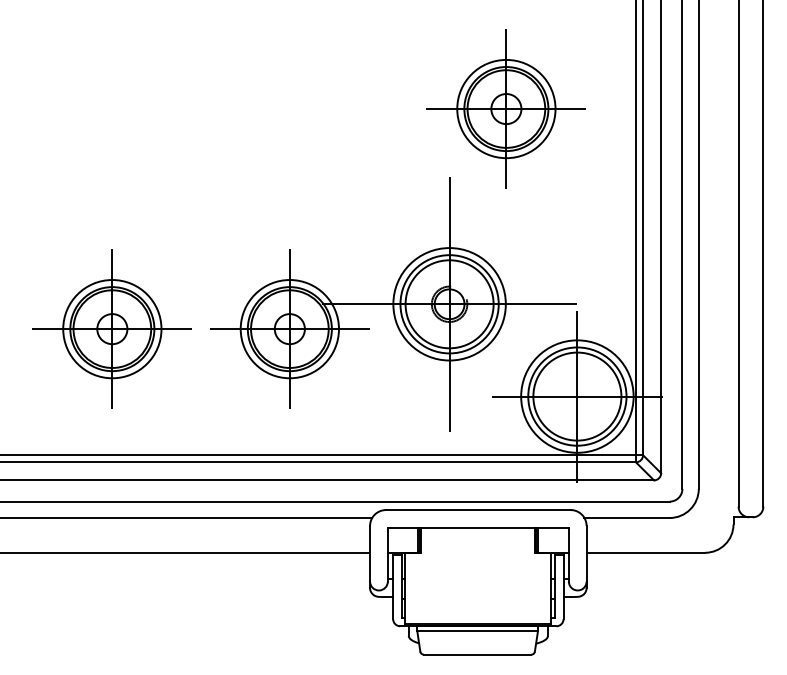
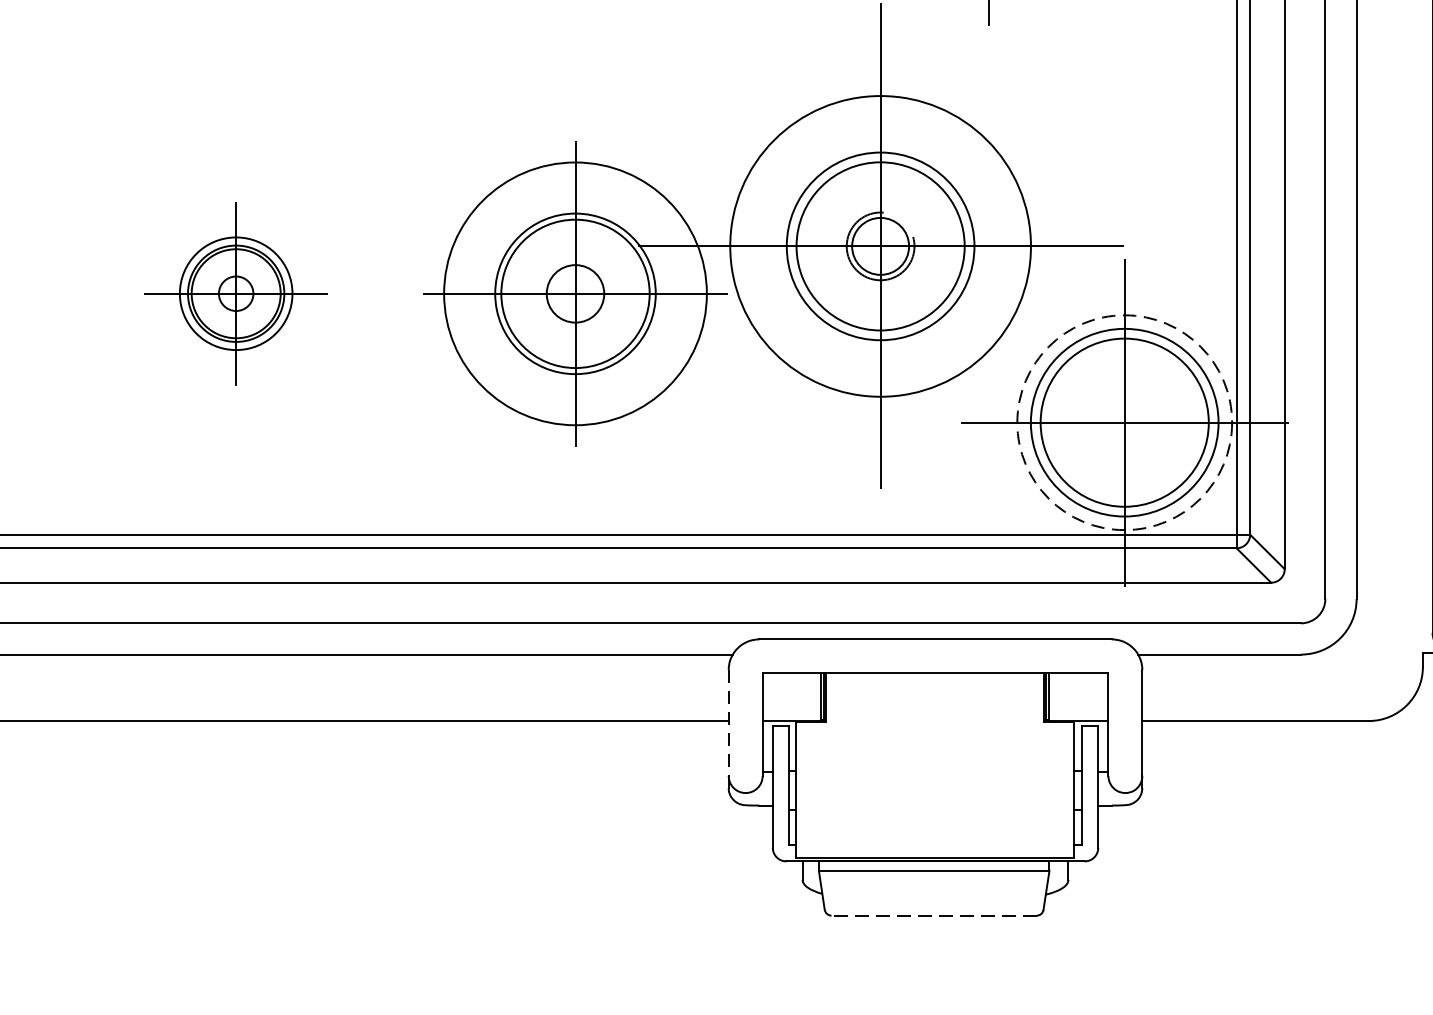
circle: (449, 304) -> (880, 246), size x1.4
part: (111, 328) -> (234, 292), size x0.6
circle: (289, 329) -> (574, 294), size x1.4
circle: (577, 396) -> (1124, 422), solid -> dashed
line: (370, 553) -> (729, 722), solid -> dashed
line: (477, 654) -> (933, 915), solid -> dashed

